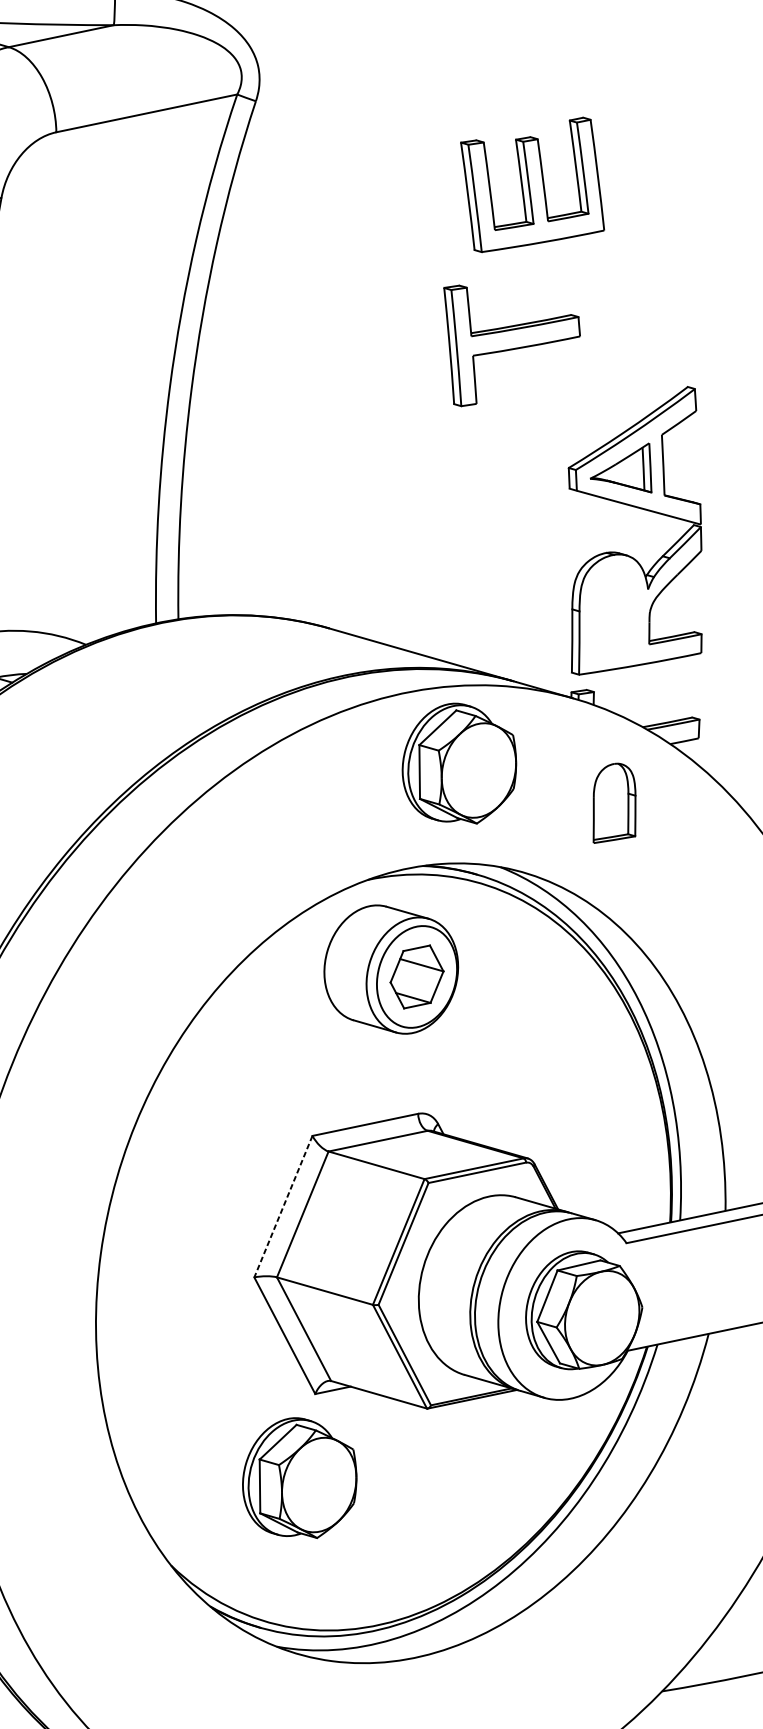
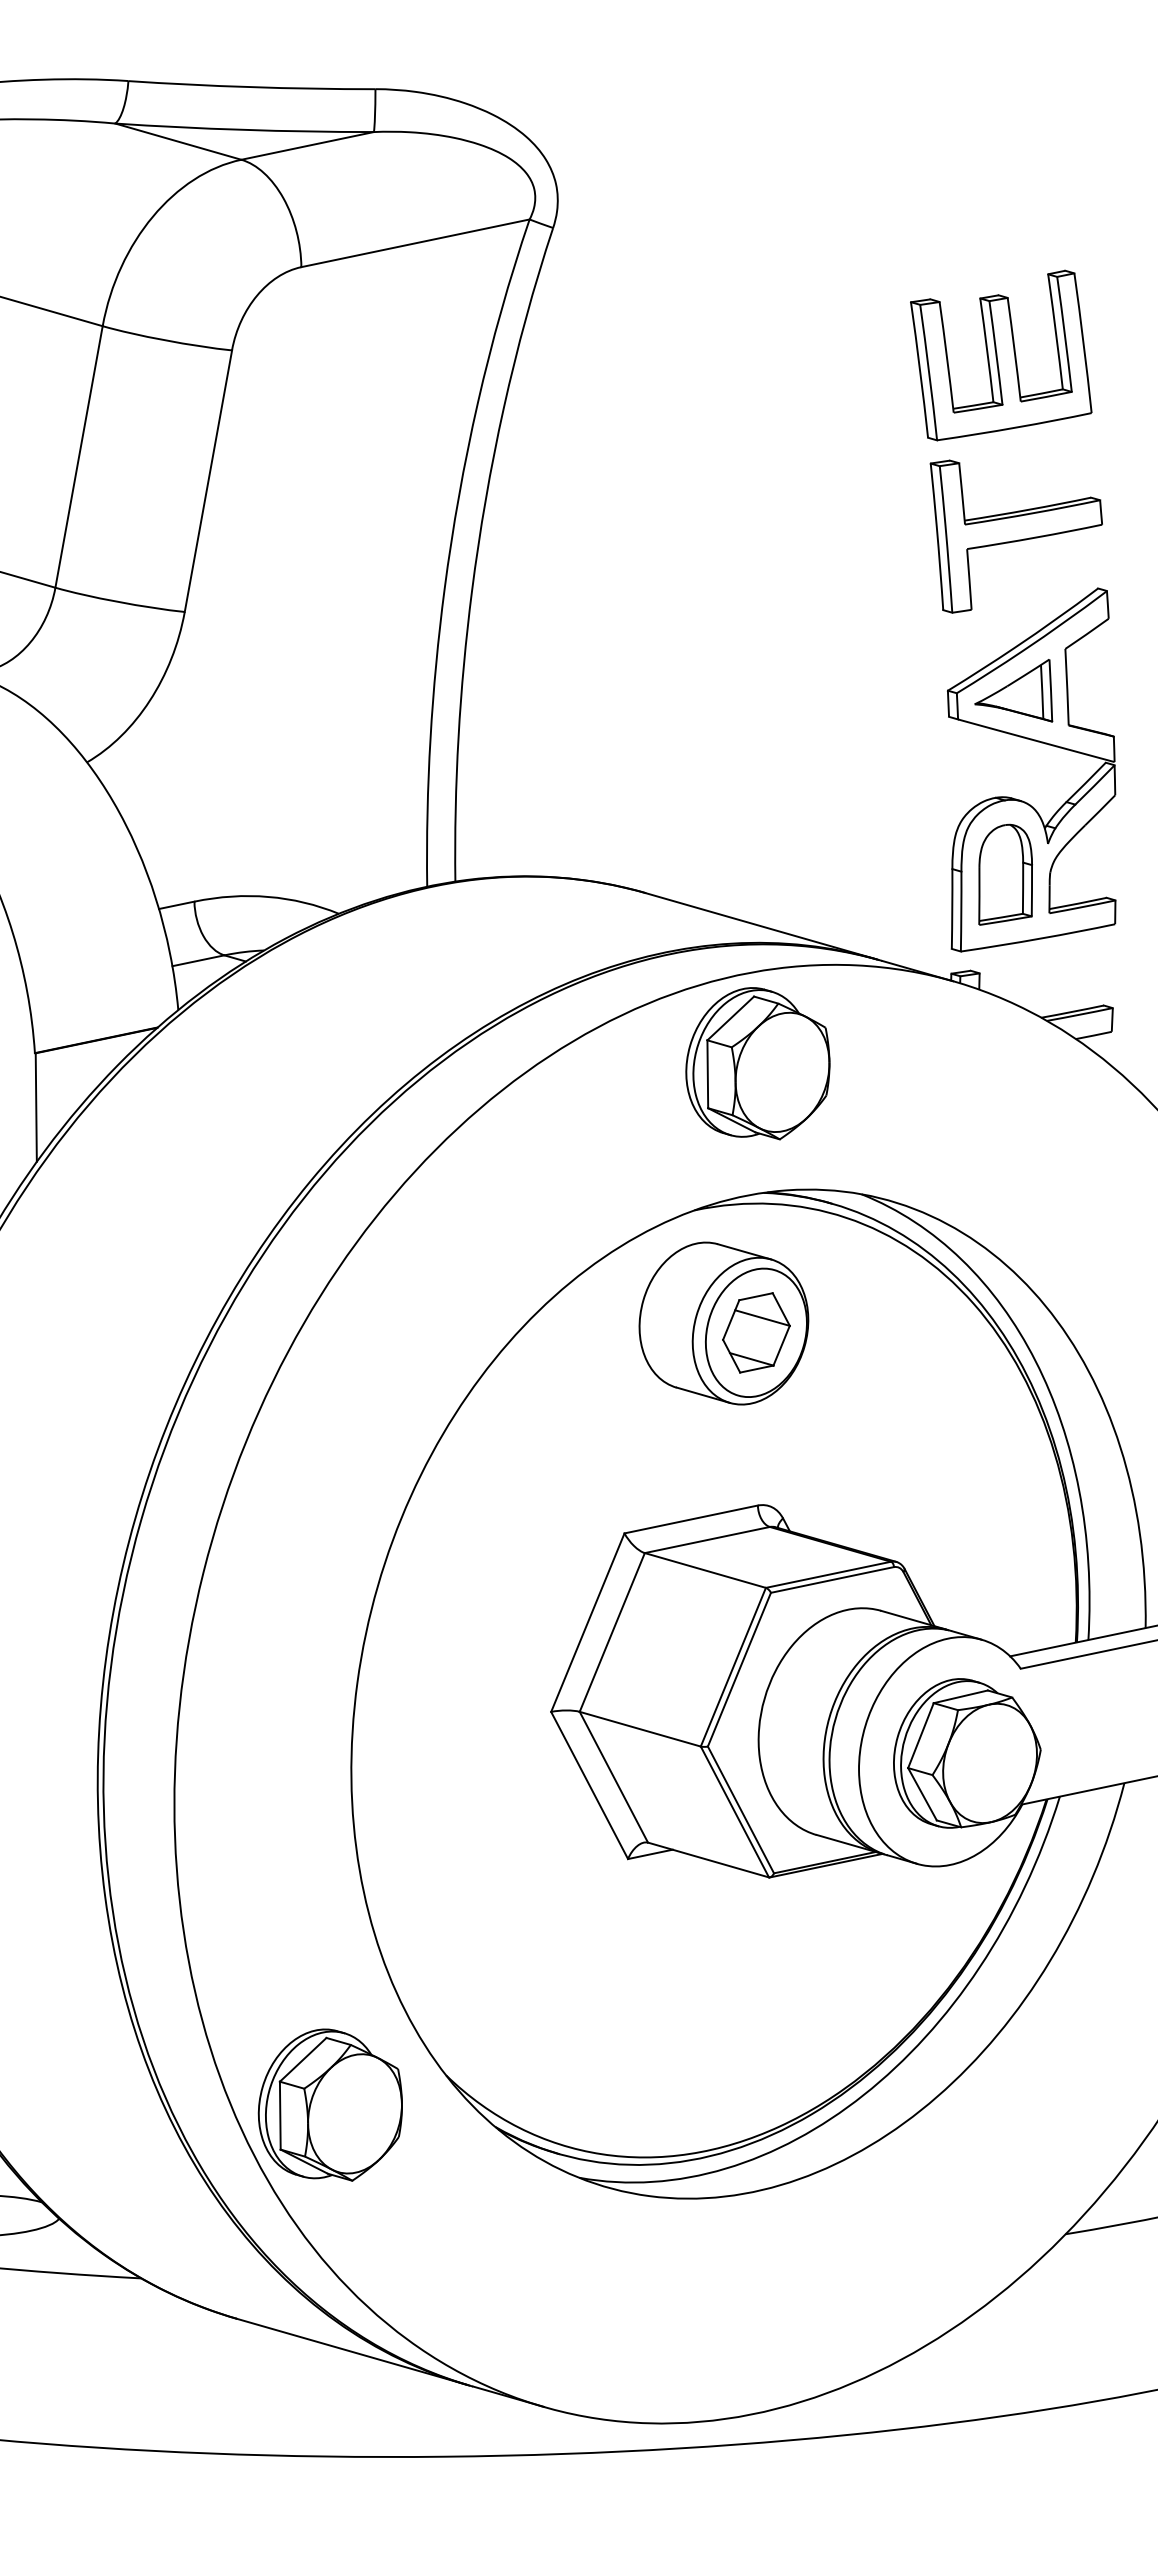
part: (532, 184) -> (1001, 355), moved
part: (511, 345) -> (1015, 536), moved
part: (459, 763) -> (757, 1063), moved
part: (614, 803) -> (1005, 874), moved
line: (283, 1206) -> (587, 1622), dashed -> solid
part: (298, 1477) -> (329, 2104), moved

